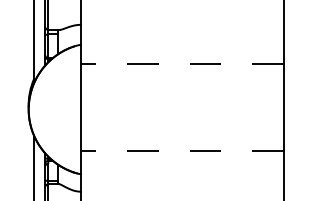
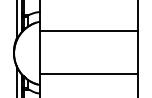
line: (181, 64) -> (88, 31), dashed -> solid
line: (181, 150) -> (88, 73), dashed -> solid

